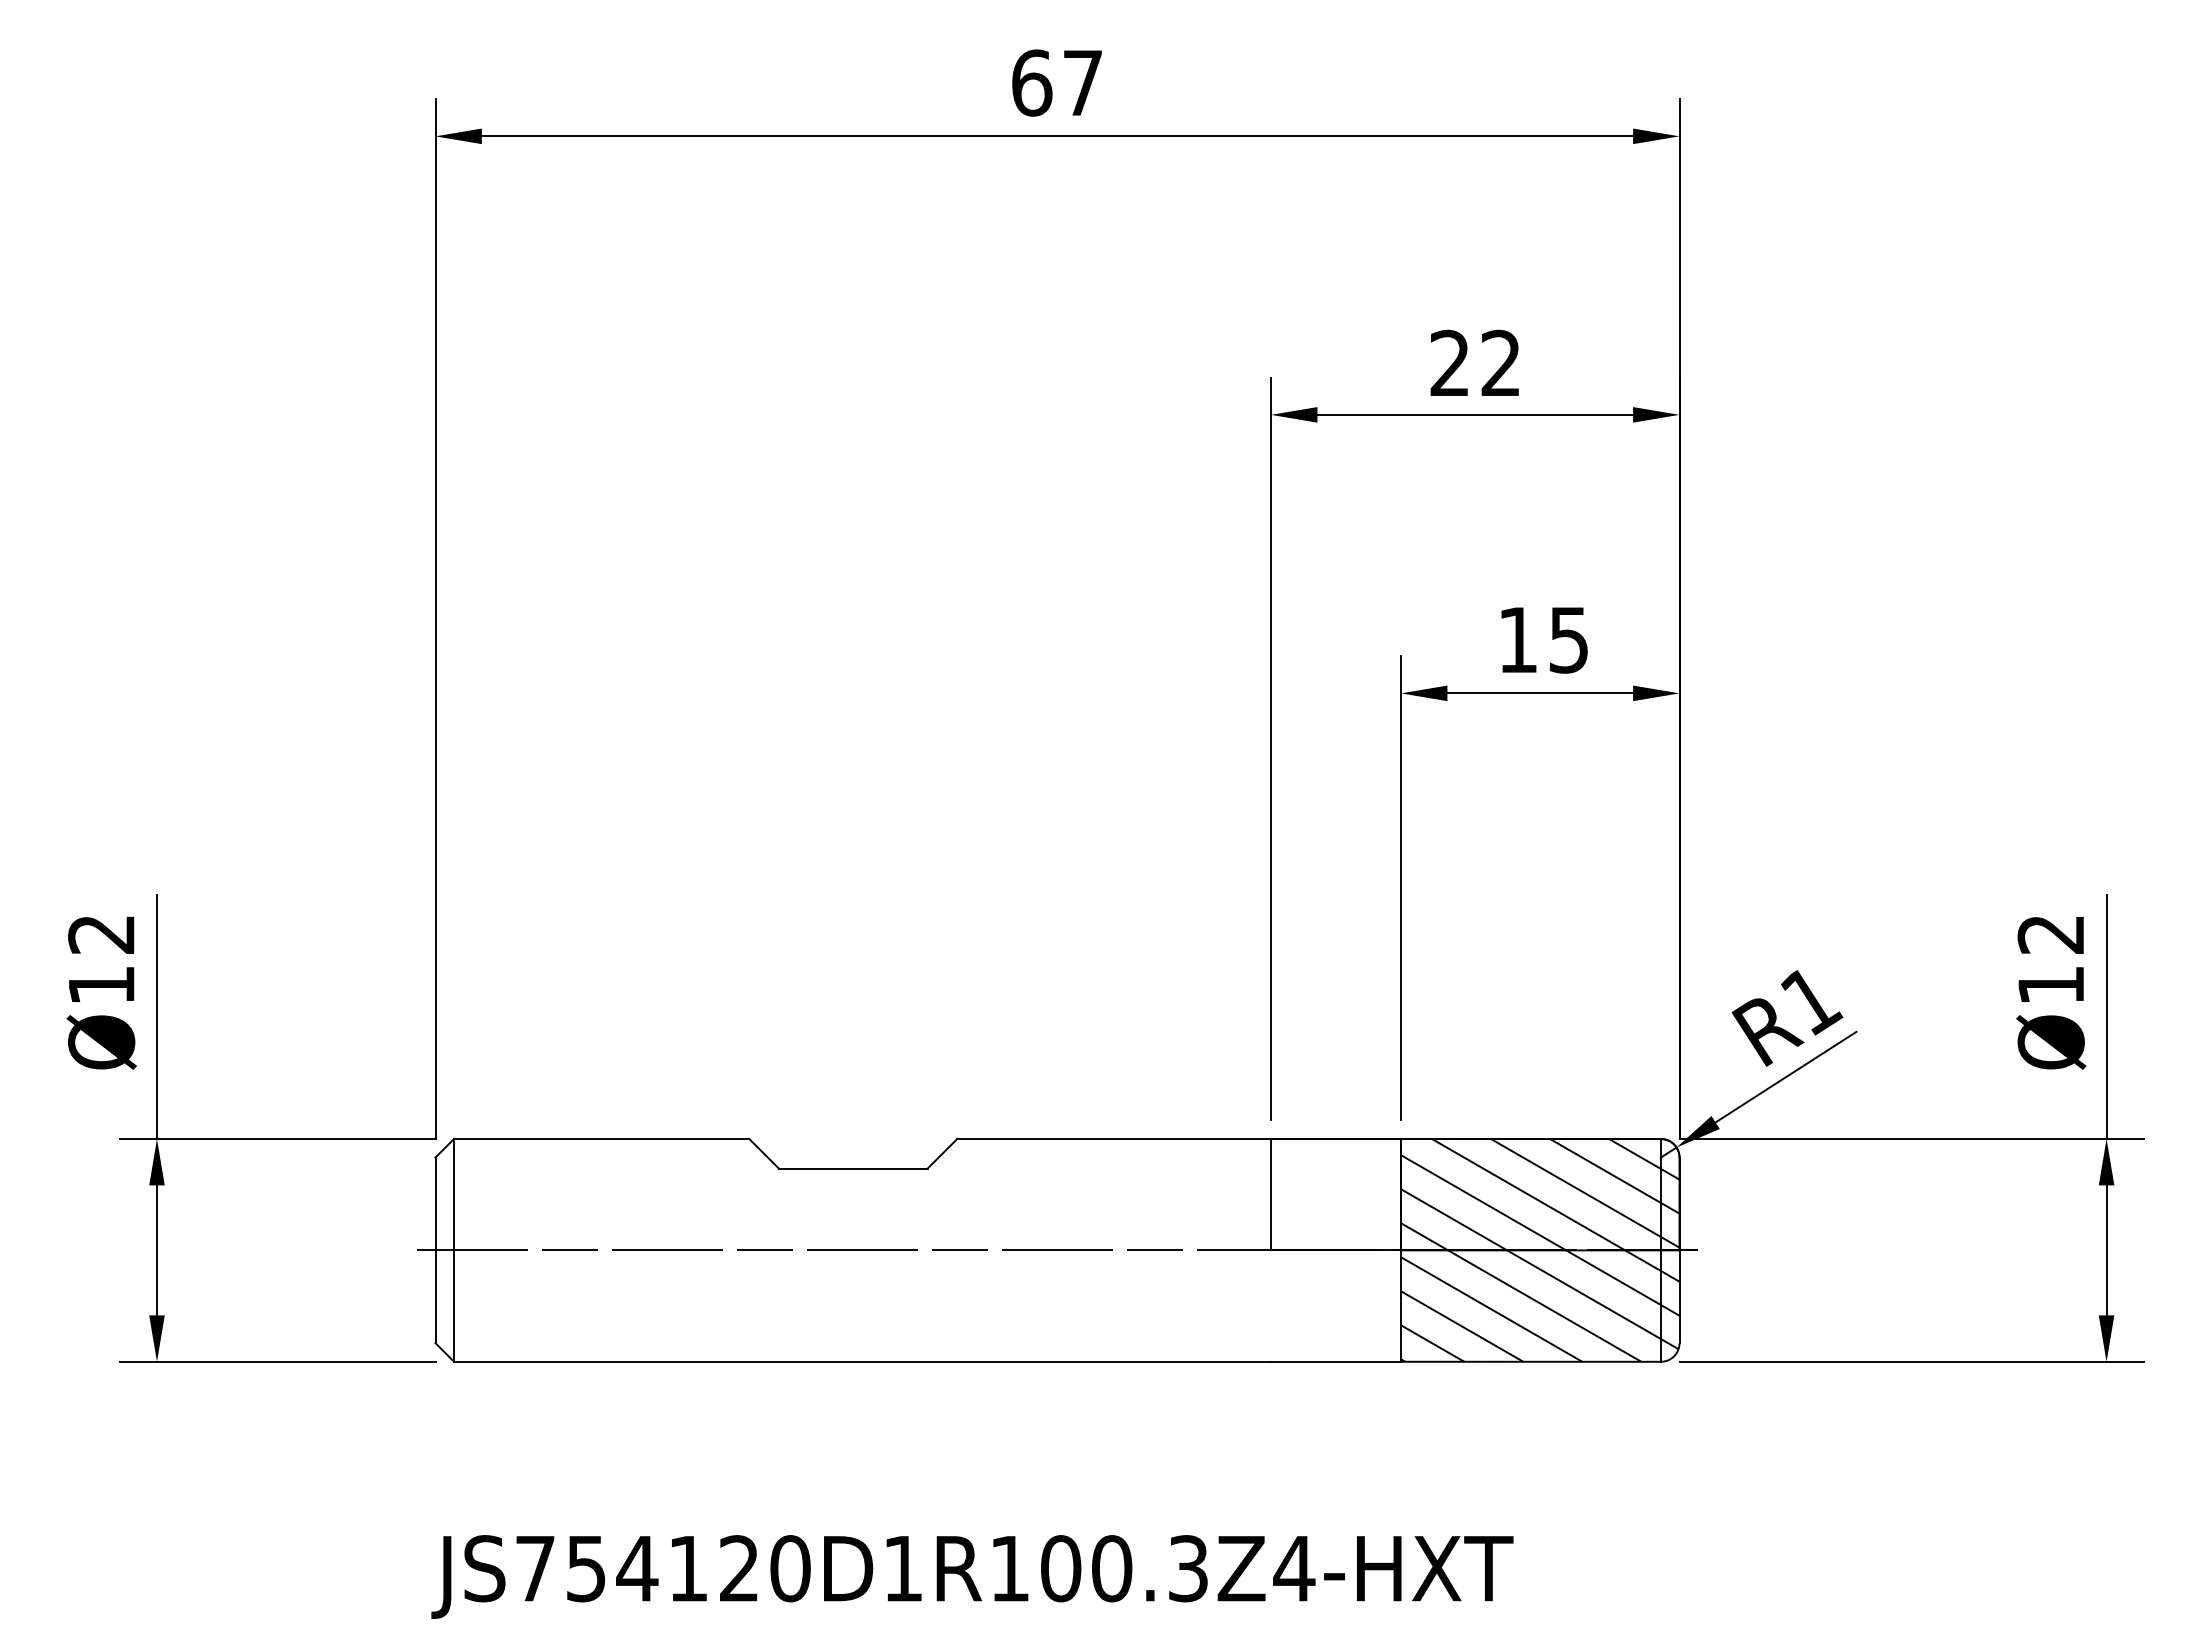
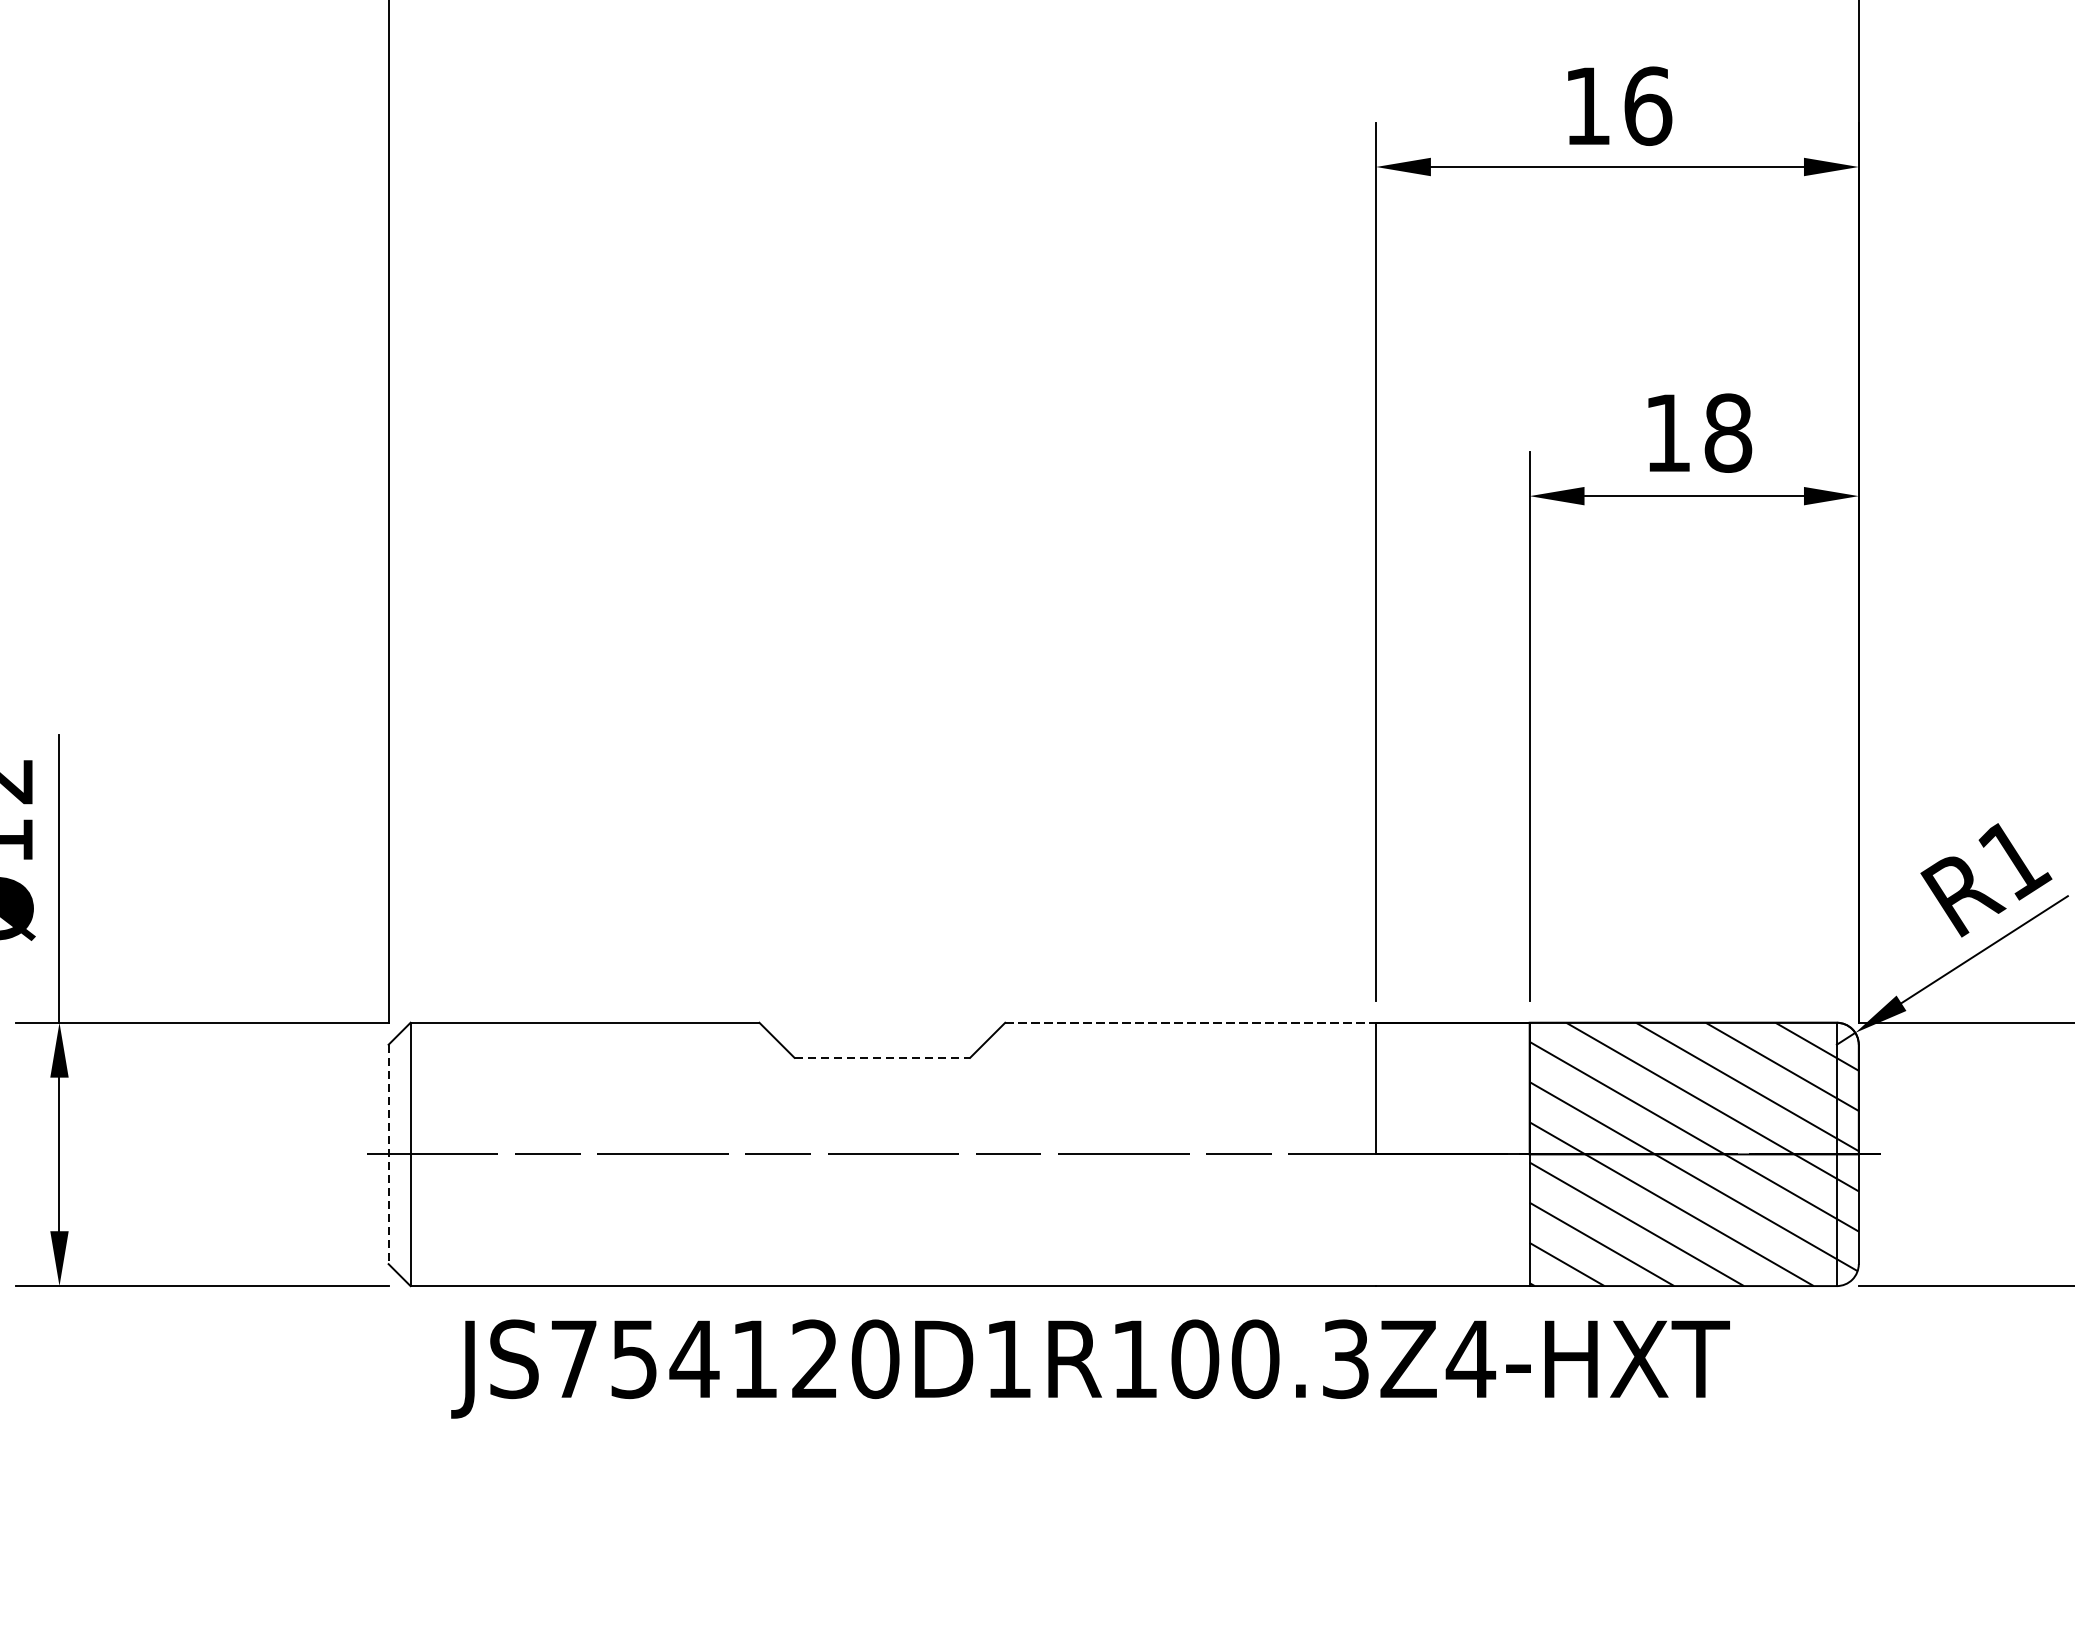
text: (1475, 363) -> (1617, 106), 22 -> 16
text: (1569, 639) -> (1728, 432), 15 -> 18
line: (1114, 1138) -> (1191, 1022), solid -> dashed
line: (853, 1168) -> (882, 1057), solid -> dashed
line: (435, 1250) -> (388, 1154), solid -> dashed
text: (972, 1576) -> (1090, 1368), moved

